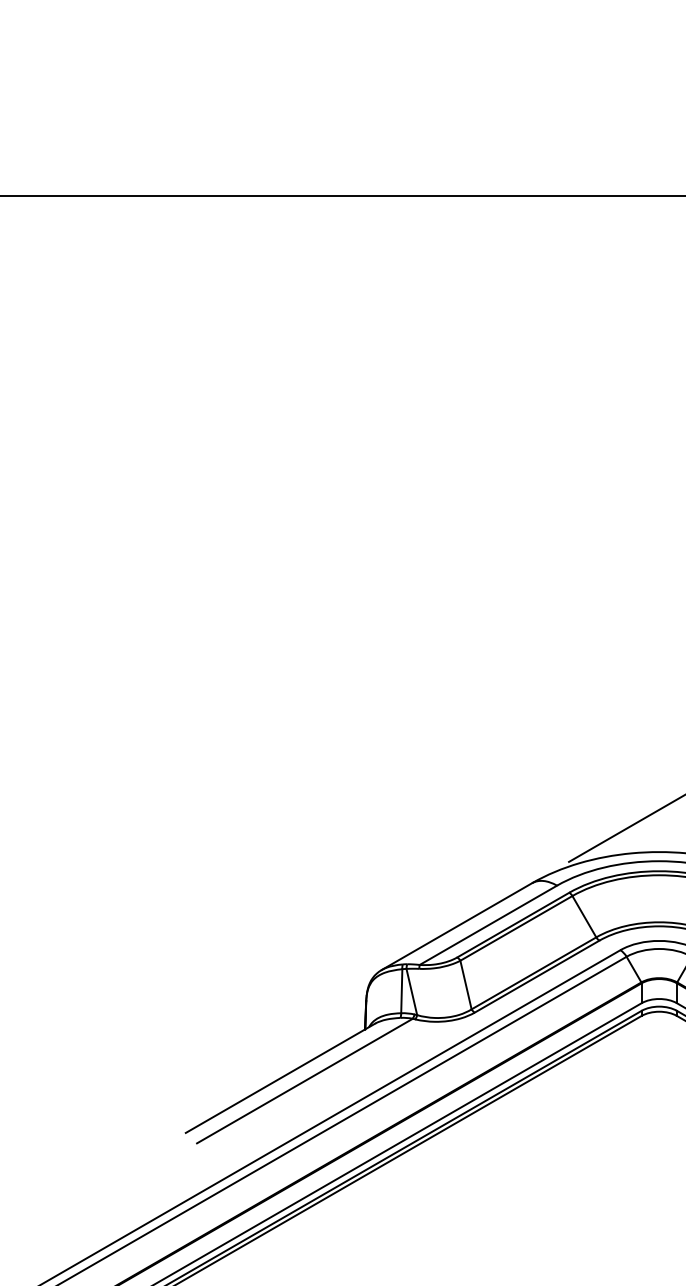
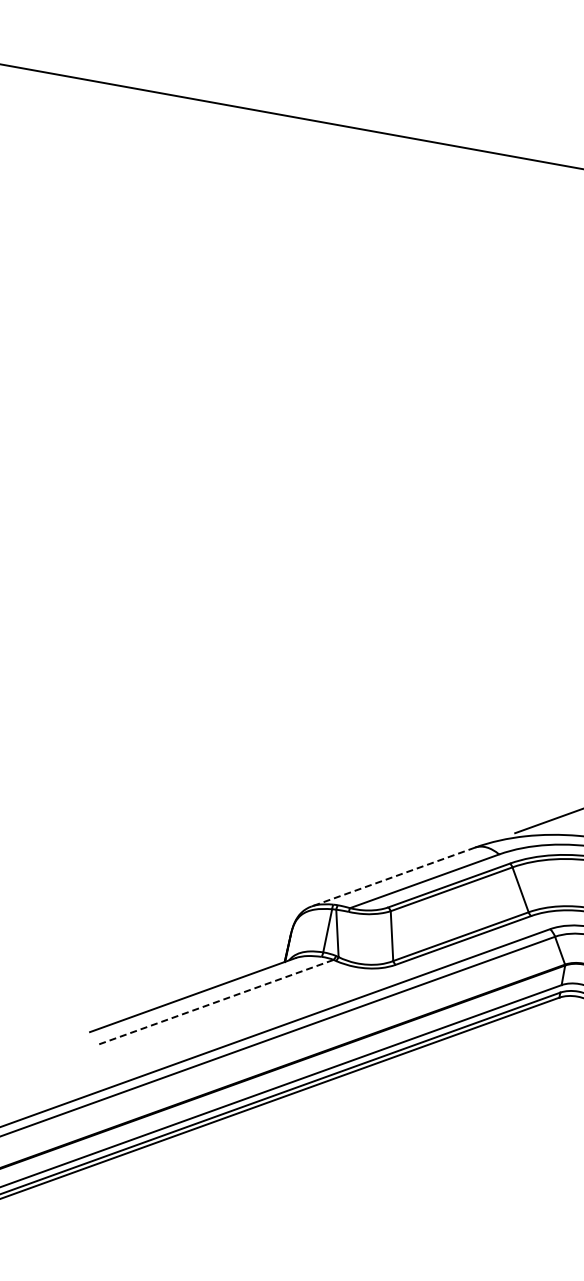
line: (456, 926) -> (393, 876), solid -> dashed
line: (304, 1081) -> (215, 1002), solid -> dashed

